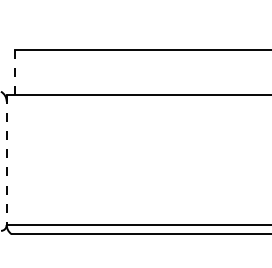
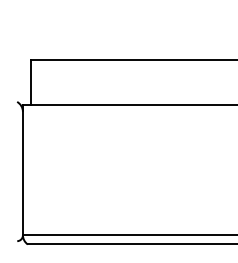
line: (15, 72) -> (31, 82), dashed -> solid
line: (6, 160) -> (22, 170), dashed -> solid

